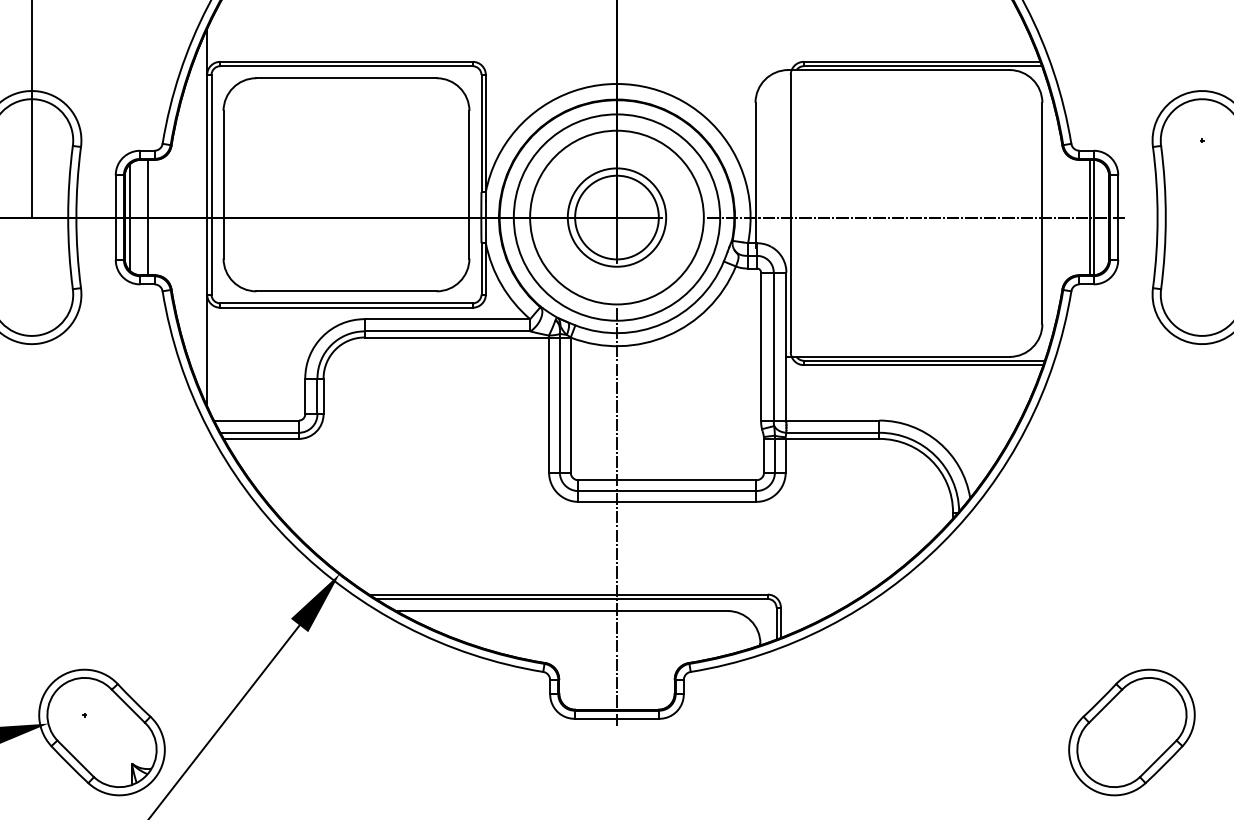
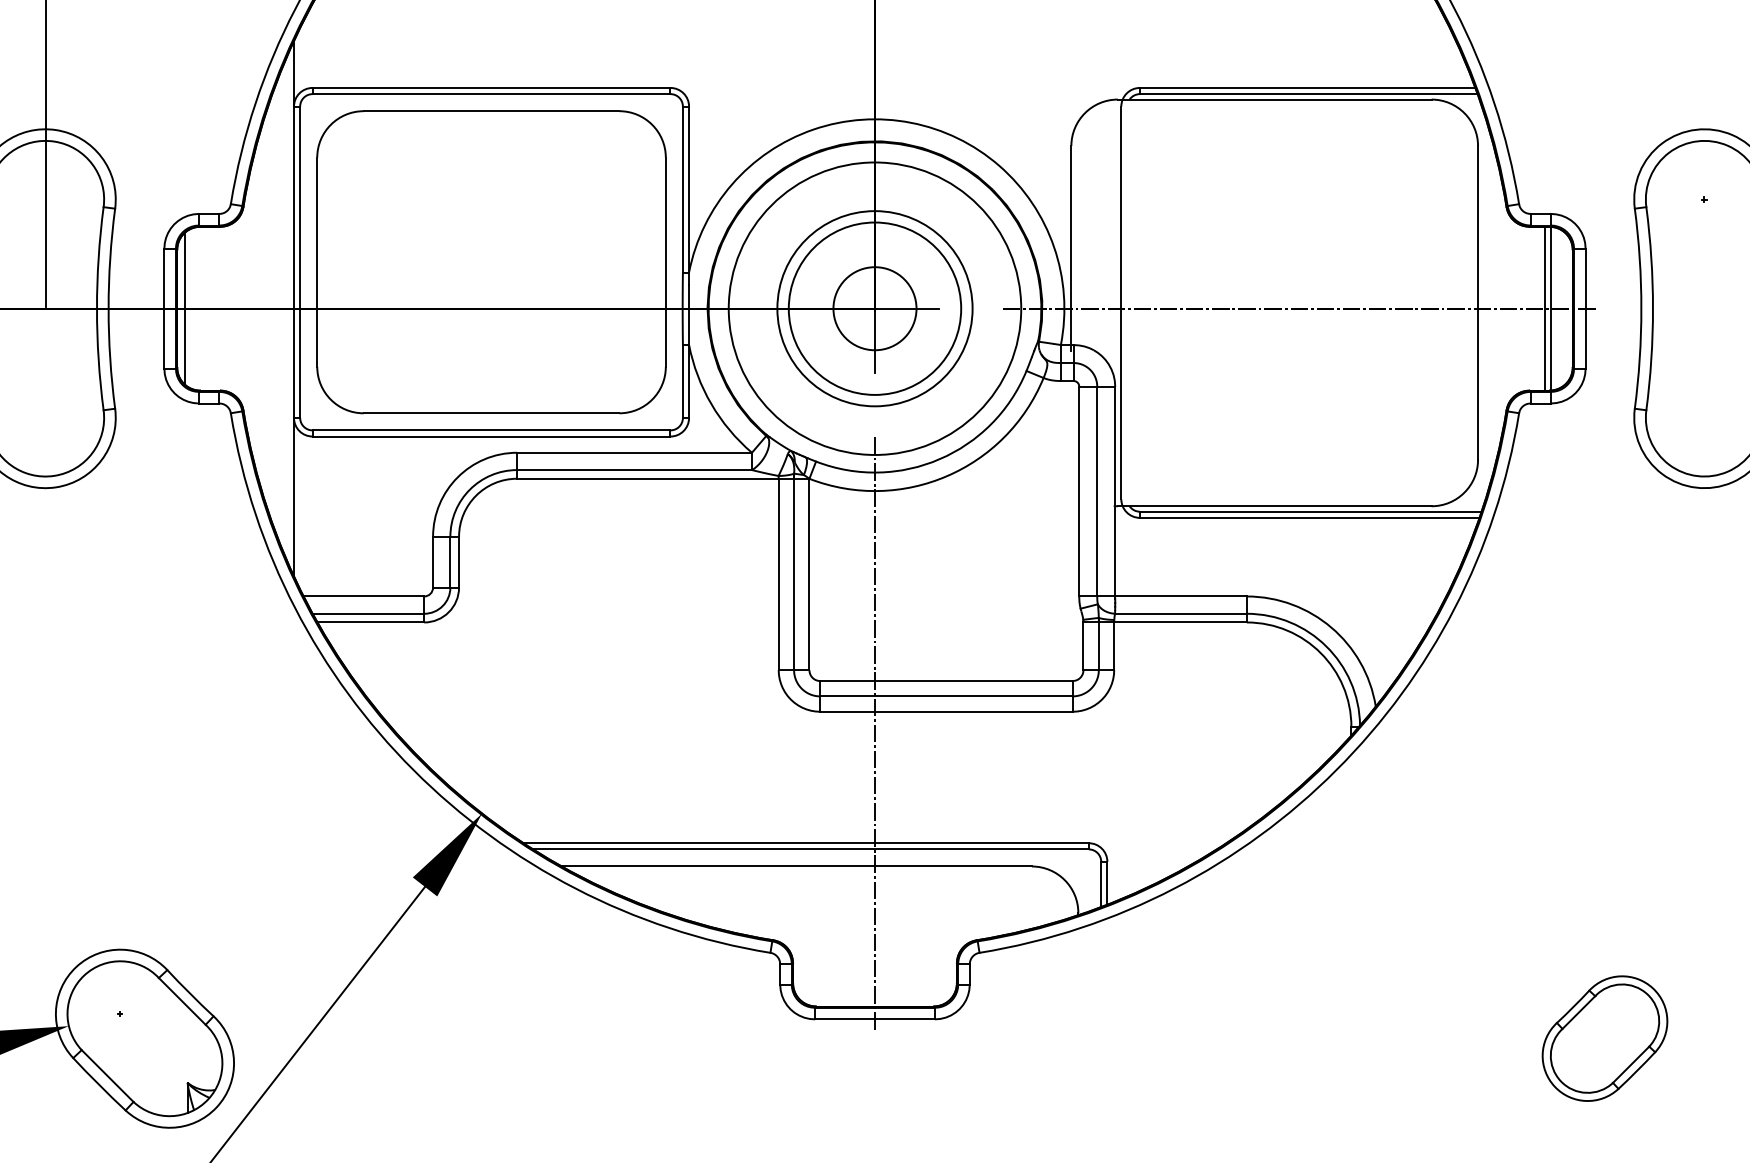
line: (148, 217) -> (210, 308), removed
circle: (616, 217) -> (874, 308), size x0.7
circle: (616, 217) -> (874, 308), size x0.7
circle: (616, 217) -> (874, 308), size x1.4
part: (1131, 732) -> (1604, 1038), size x0.7

